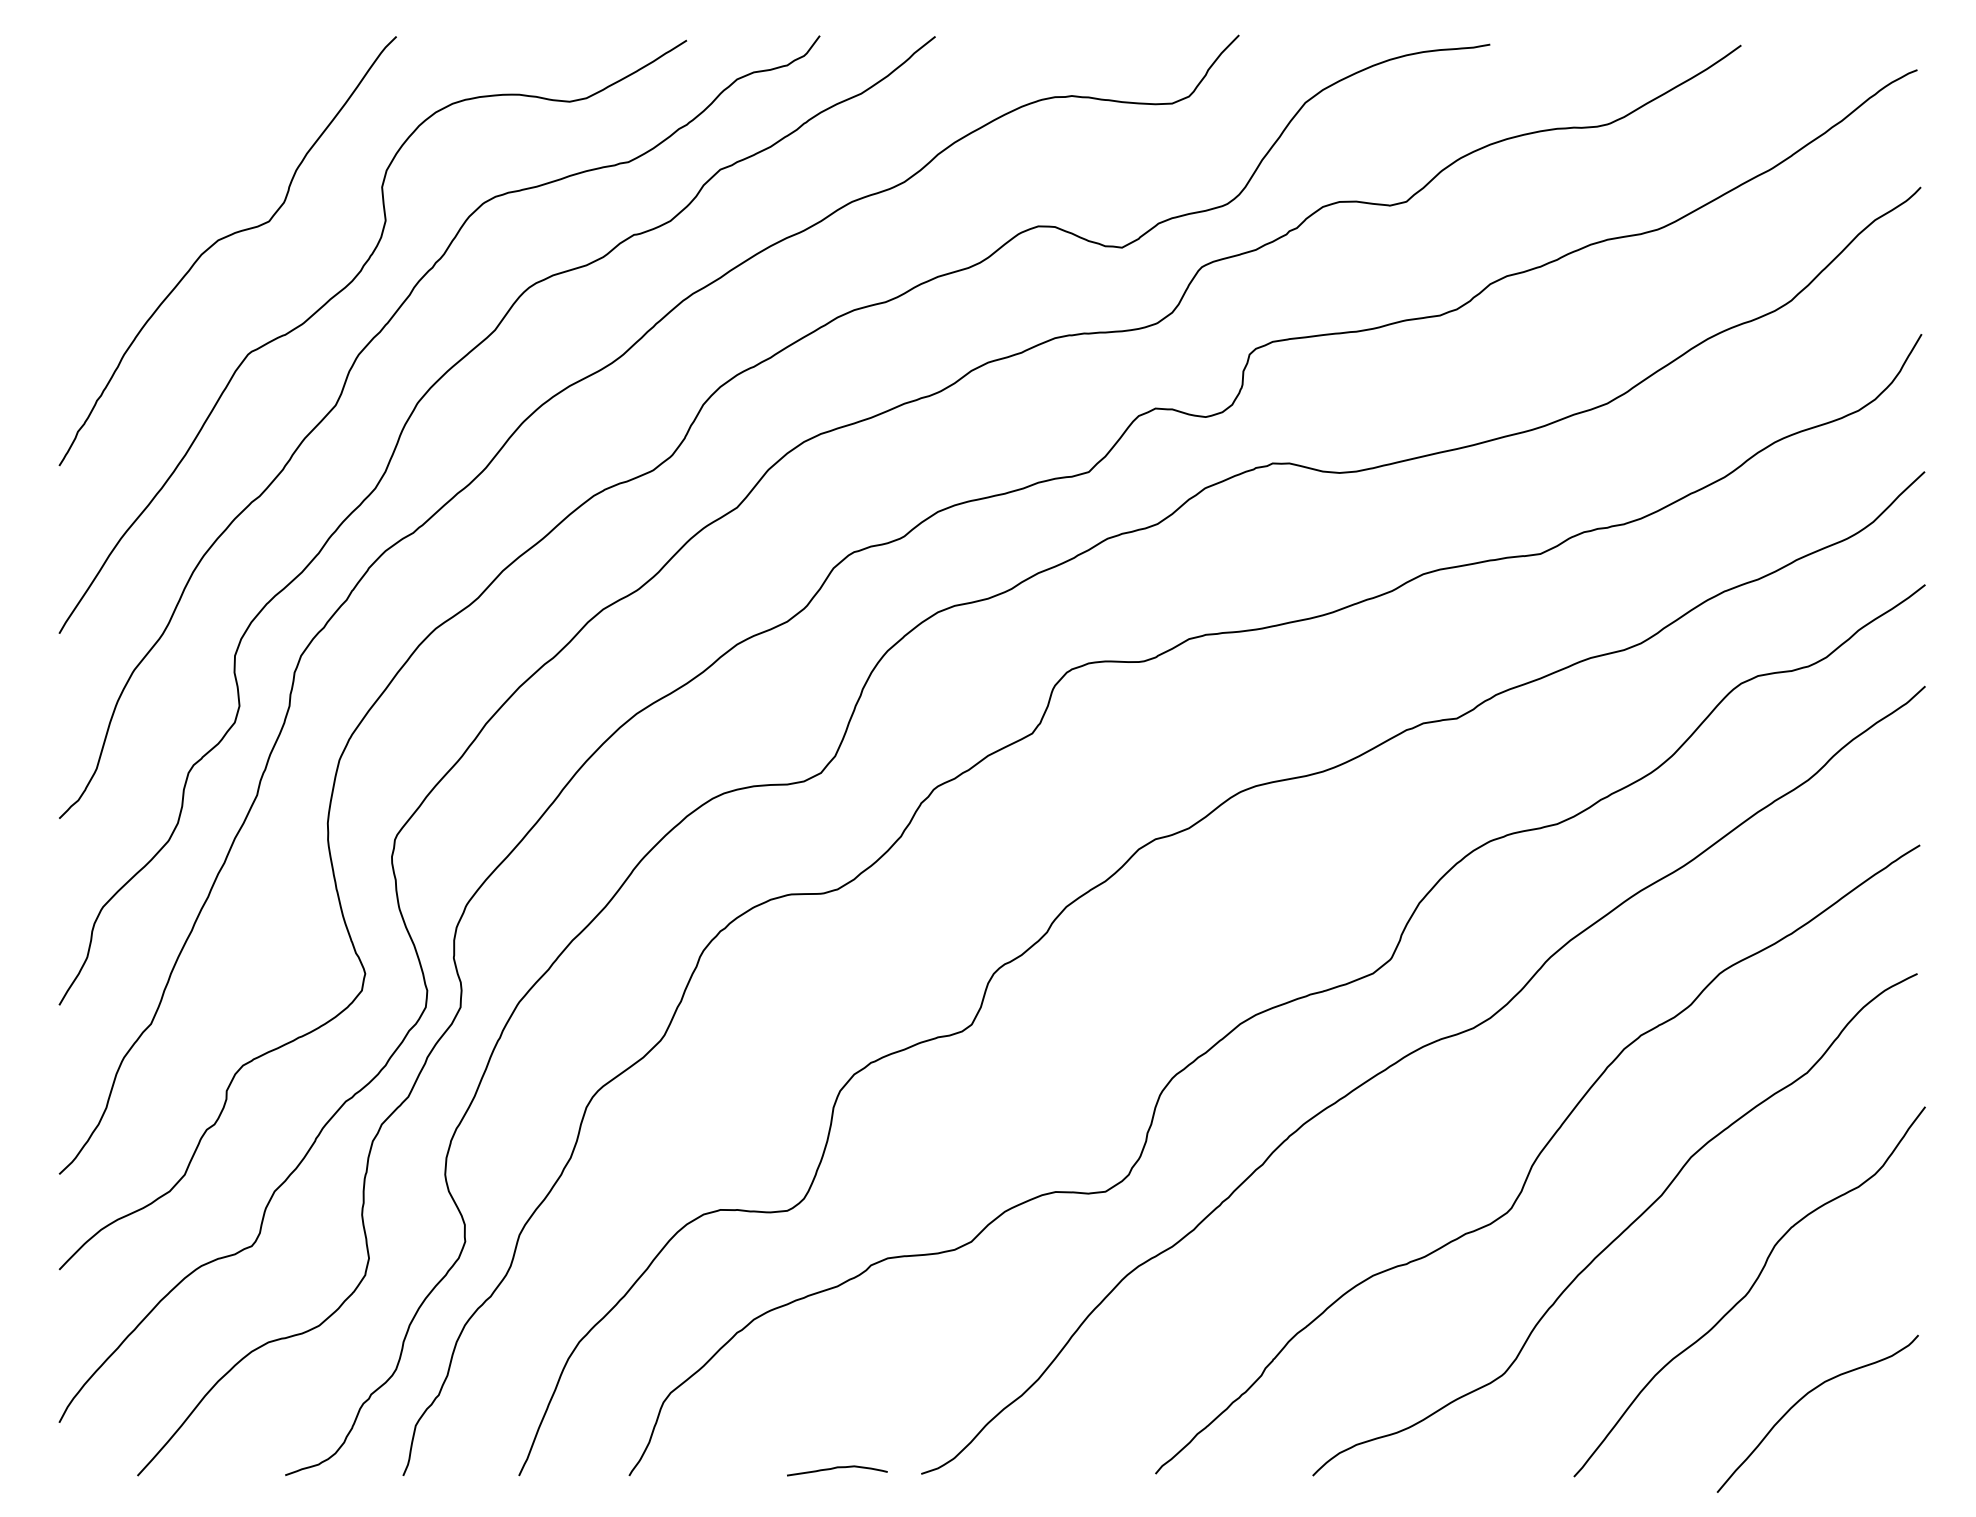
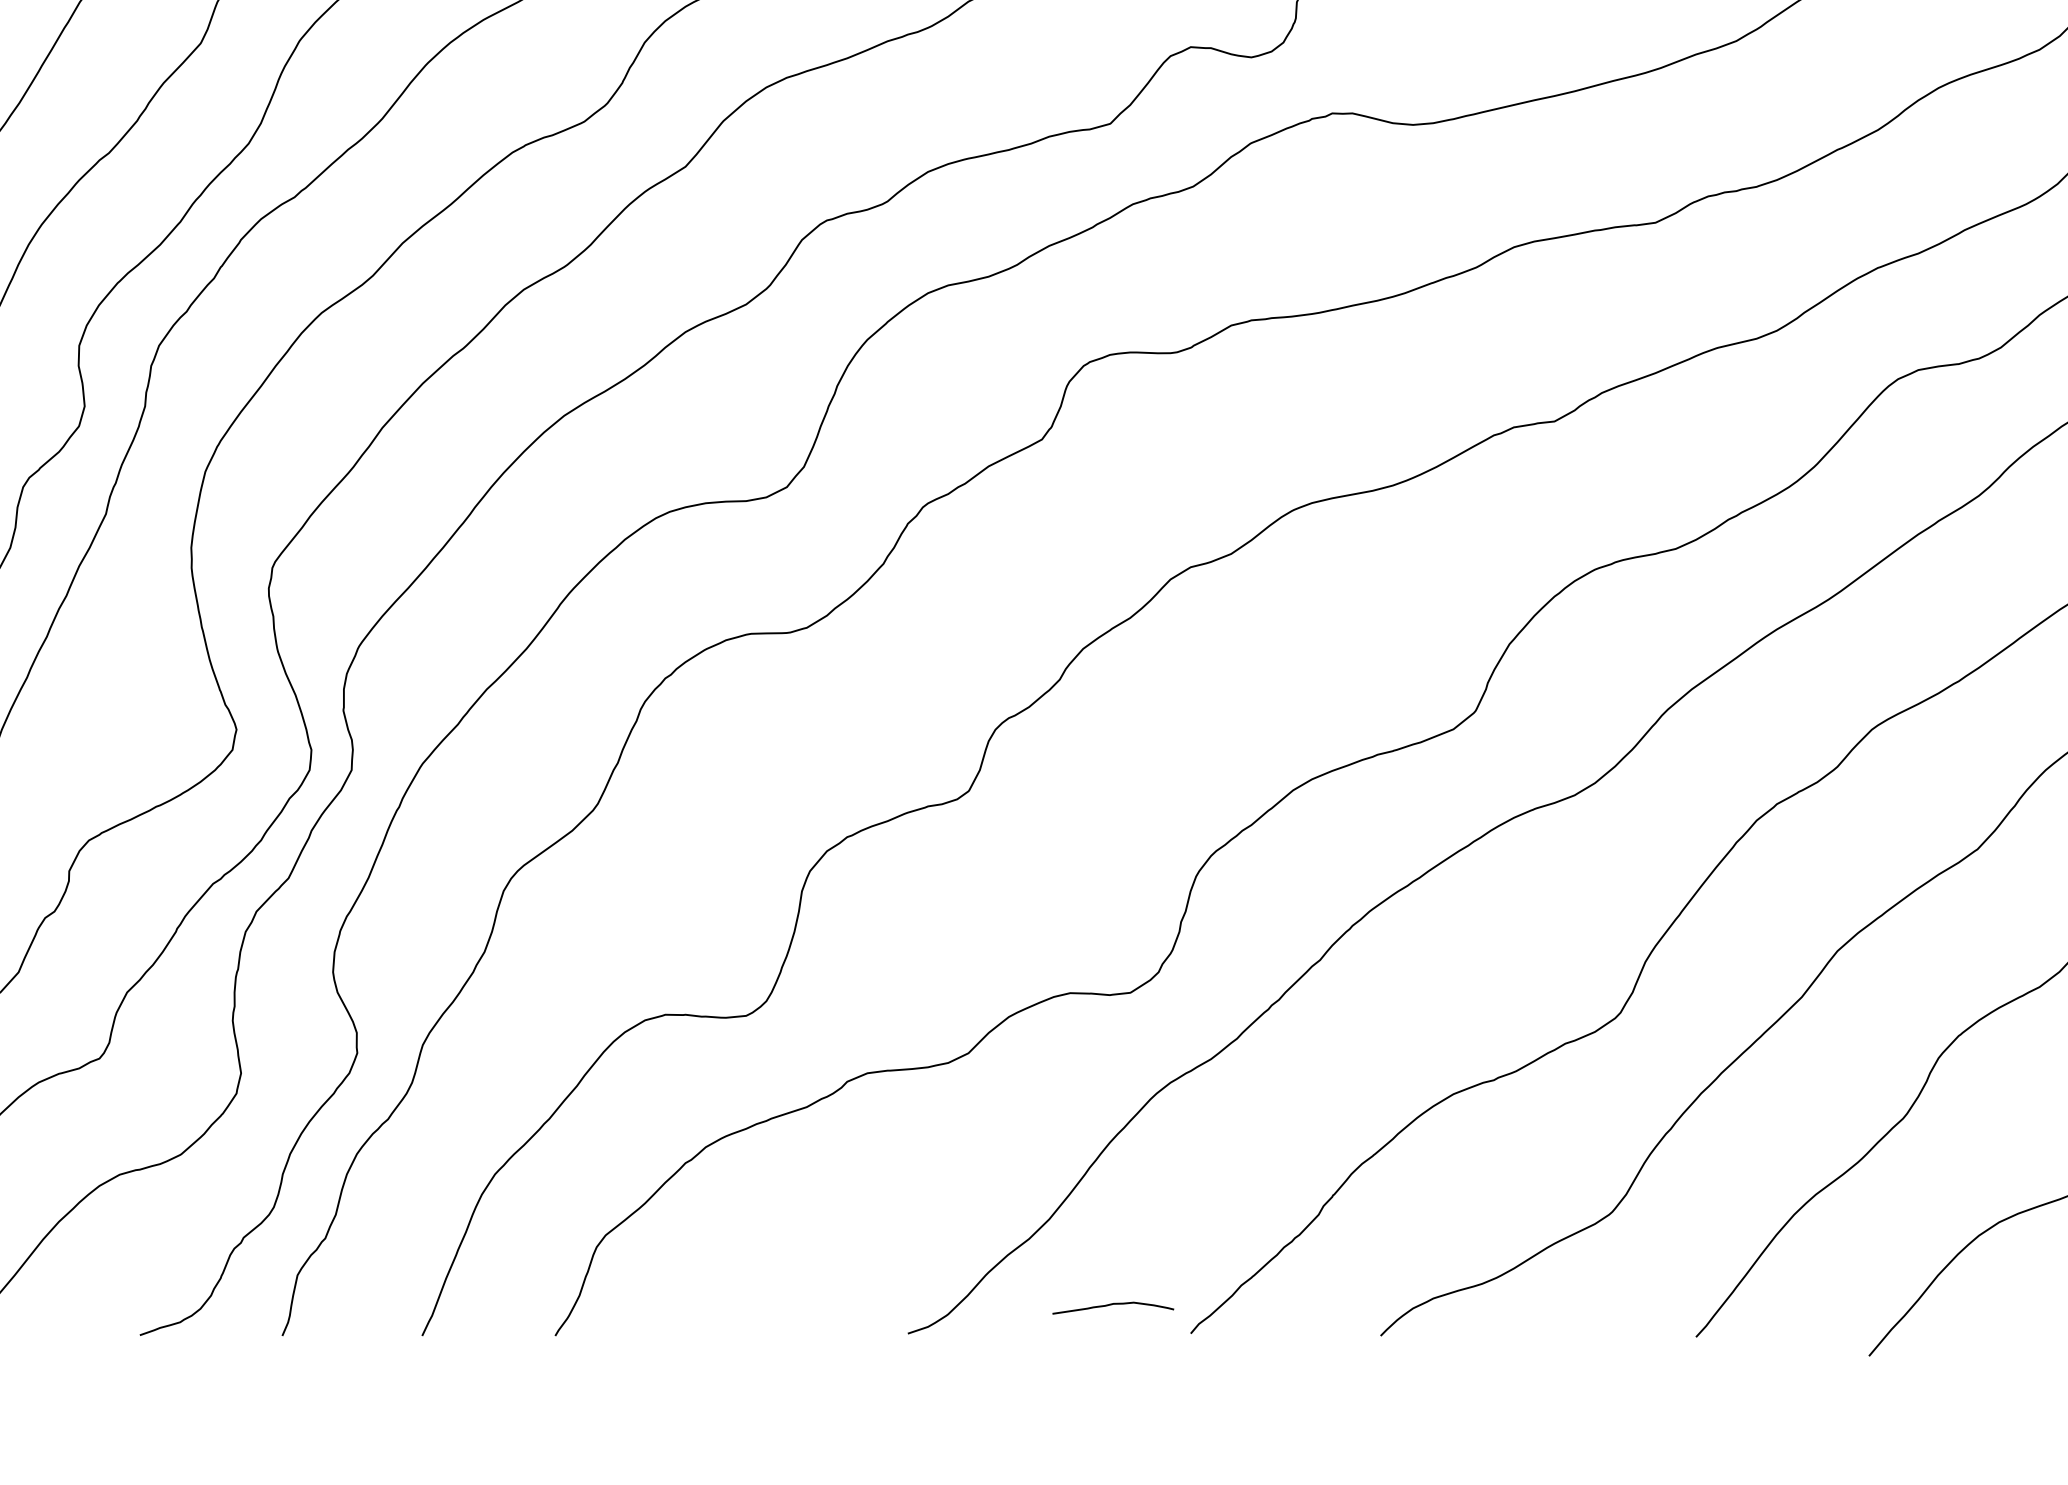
curve: (837, 1468) -> (1113, 1305), moved

